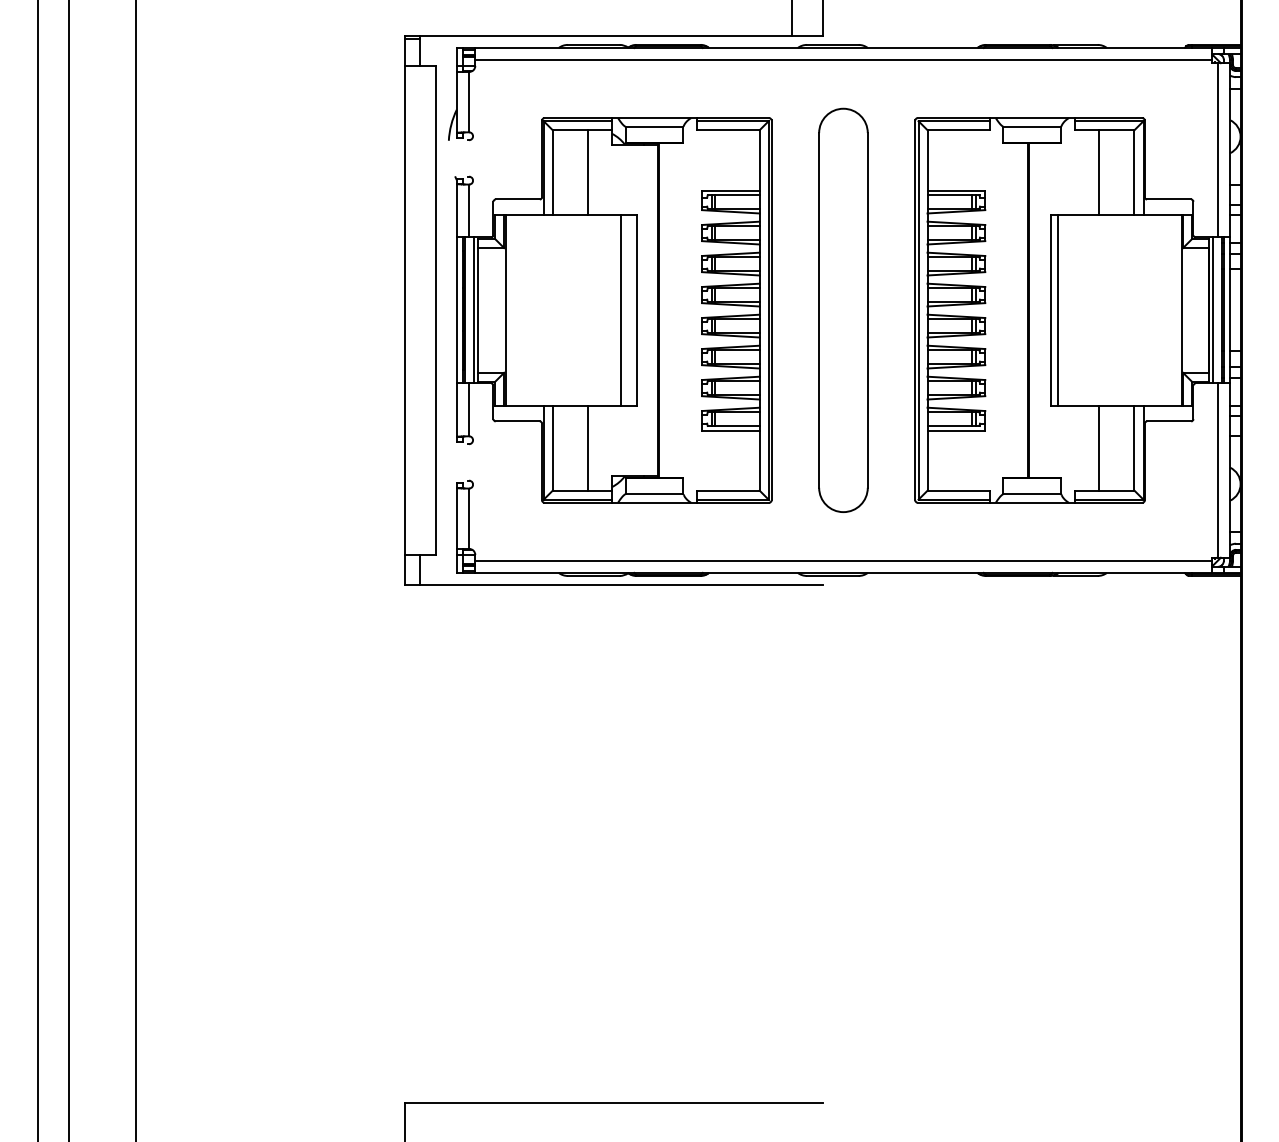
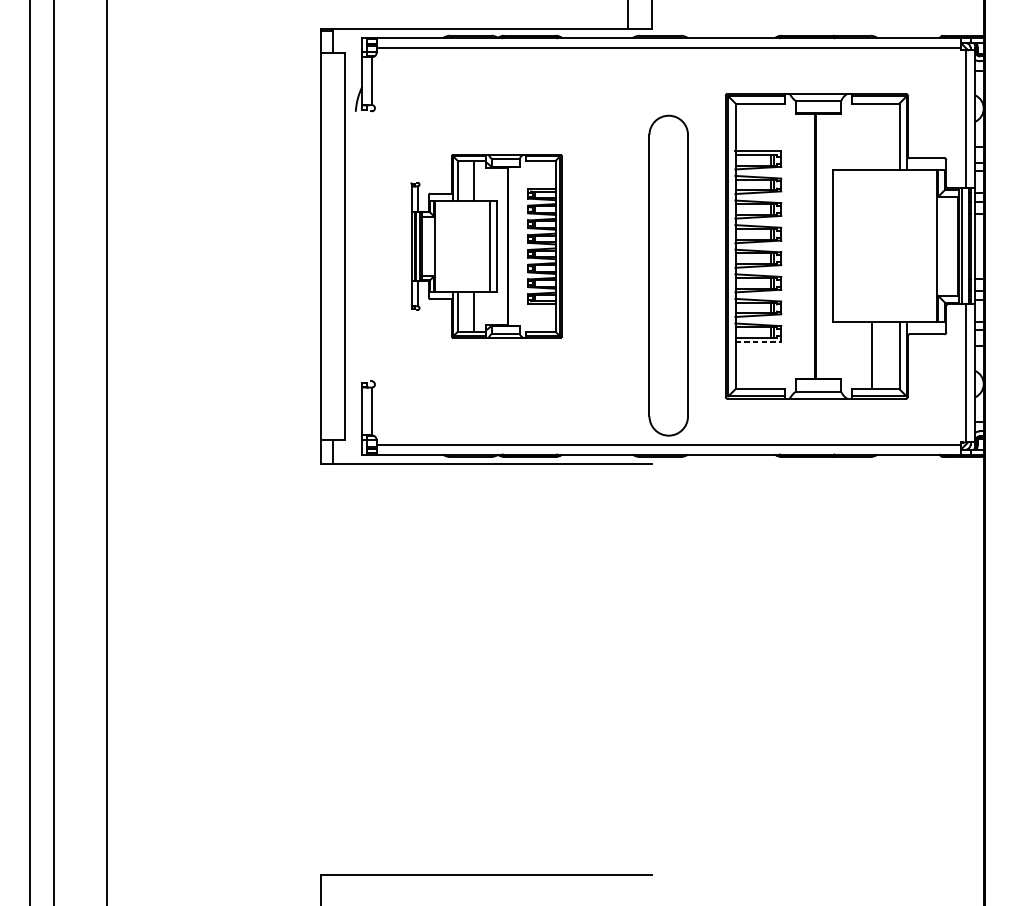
line: (1099, 172) -> (871, 136), removed
part: (843, 309) -> (668, 274), moved
part: (613, 310) -> (486, 246), size x0.6
line: (1058, 310) -> (839, 246), removed
line: (956, 430) -> (758, 341), solid -> dashed

